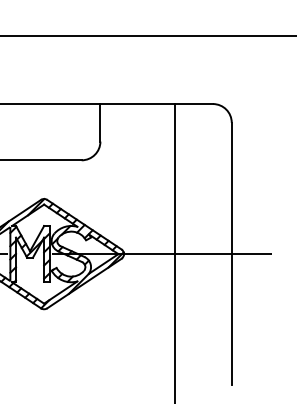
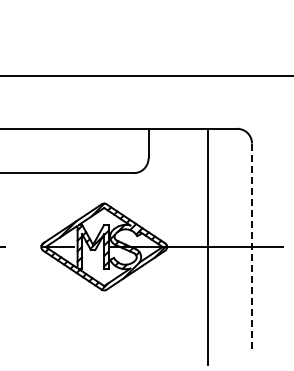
line: (232, 254) -> (252, 247), solid -> dashed

